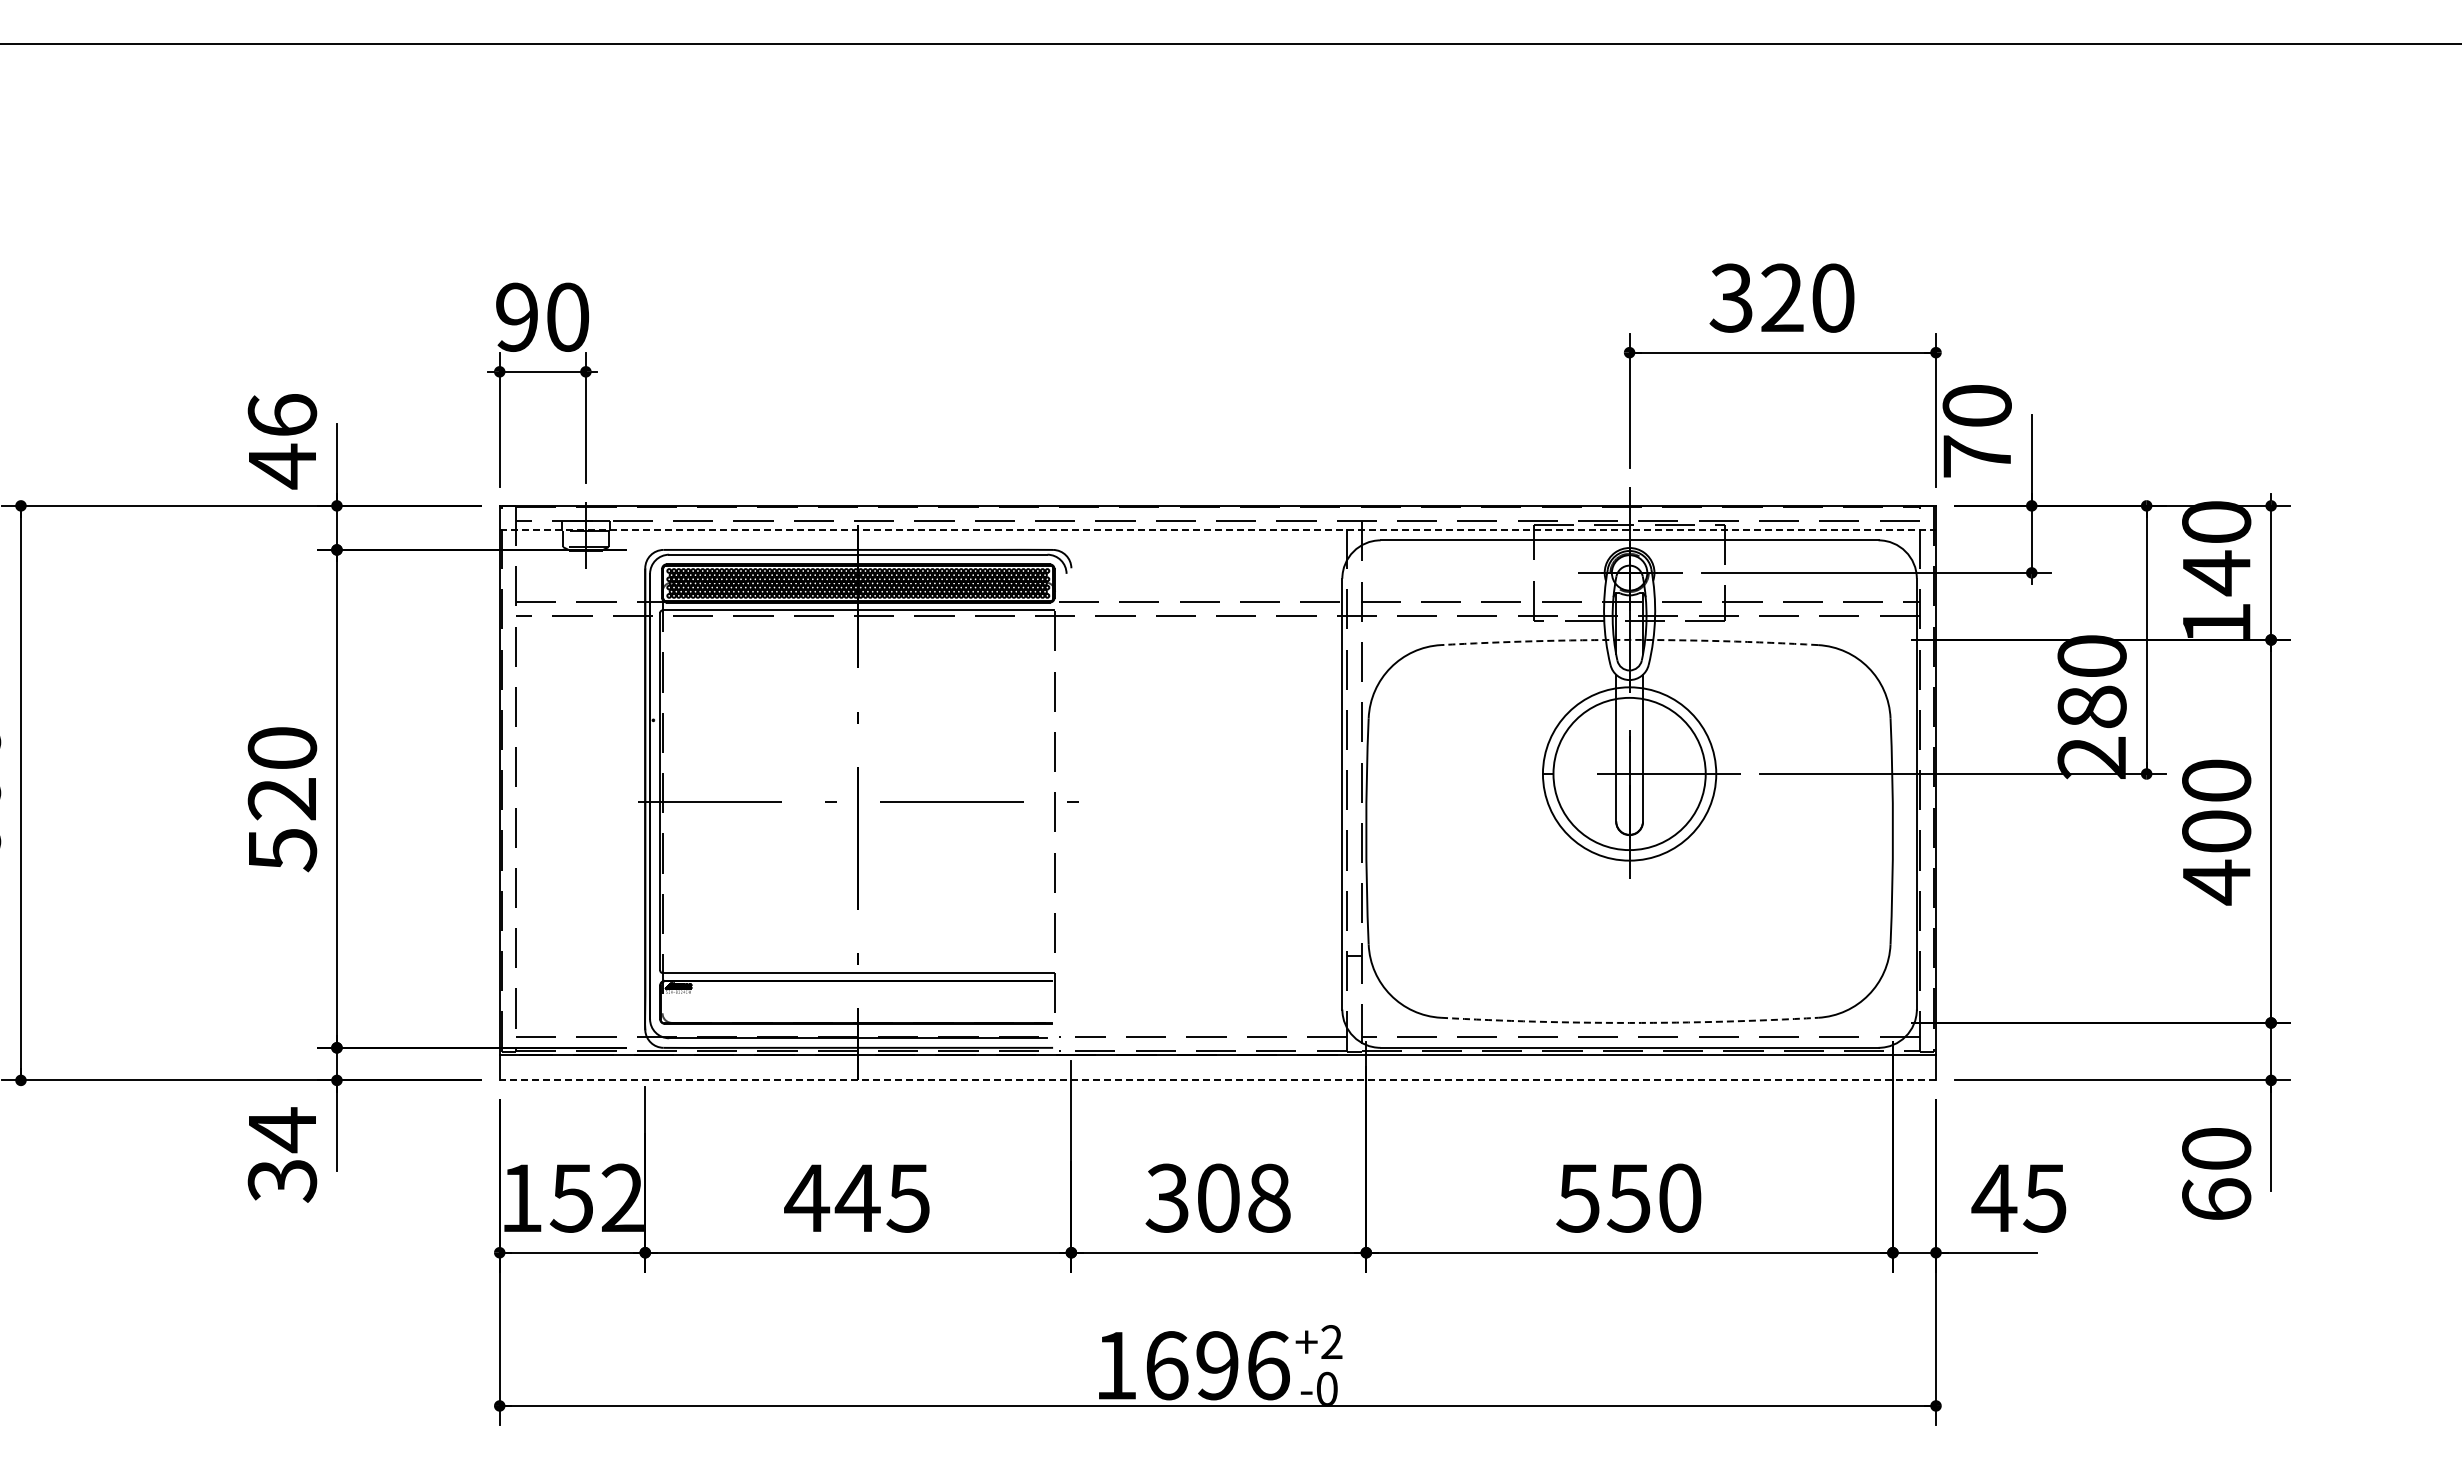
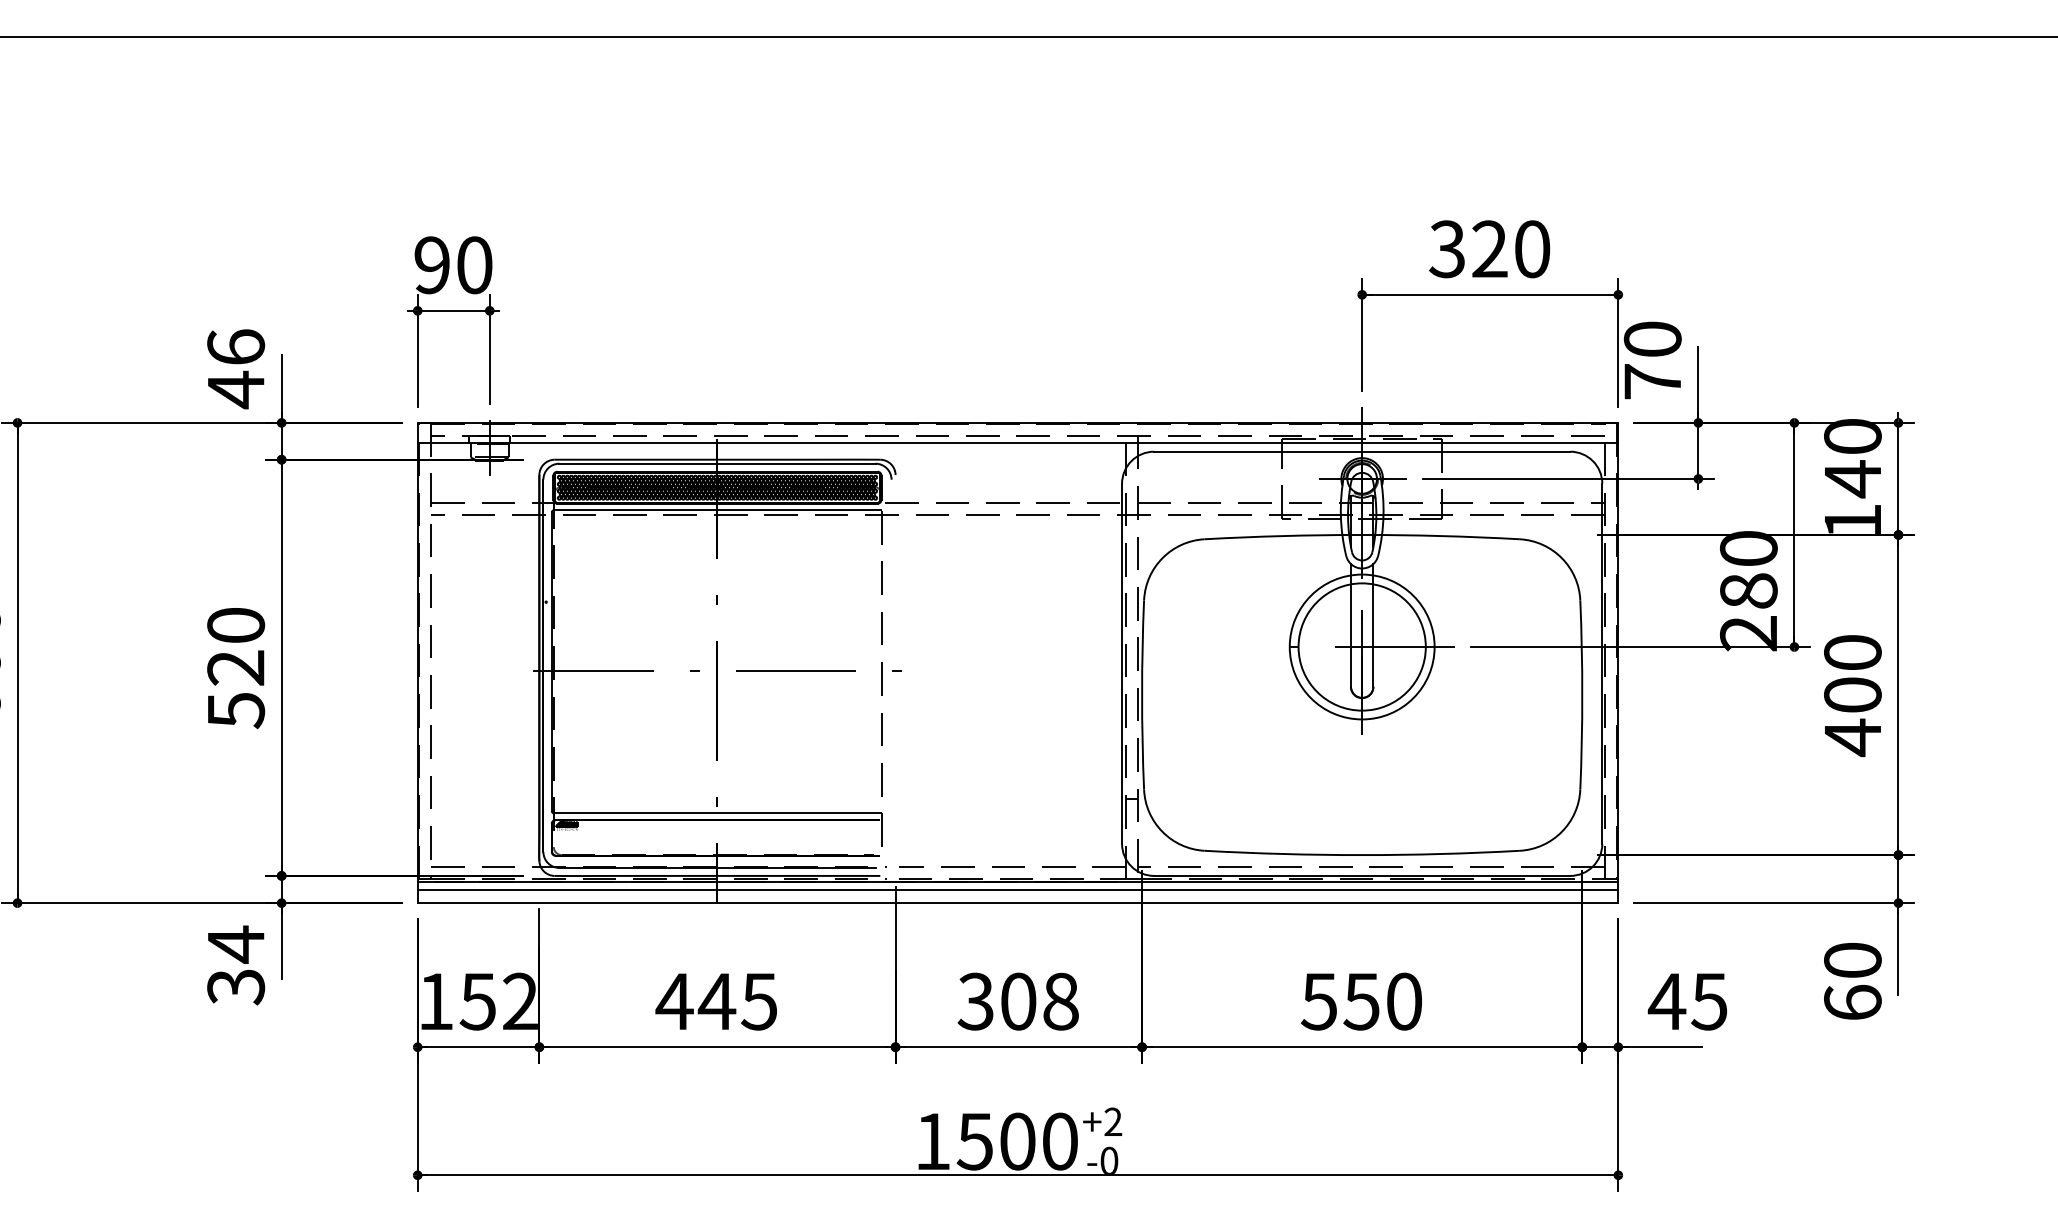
line: (1218, 529) -> (1018, 442), dashed -> solid
arc: (1629, 639) -> (1362, 534), dashed -> solid
arc: (1629, 1022) -> (1362, 854), dashed -> solid
line: (1217, 1064) -> (1017, 889), added
line: (1217, 1080) -> (1017, 903), dashed -> solid
text: (1216, 1365) -> (1016, 1141), 1696 -> 1500

